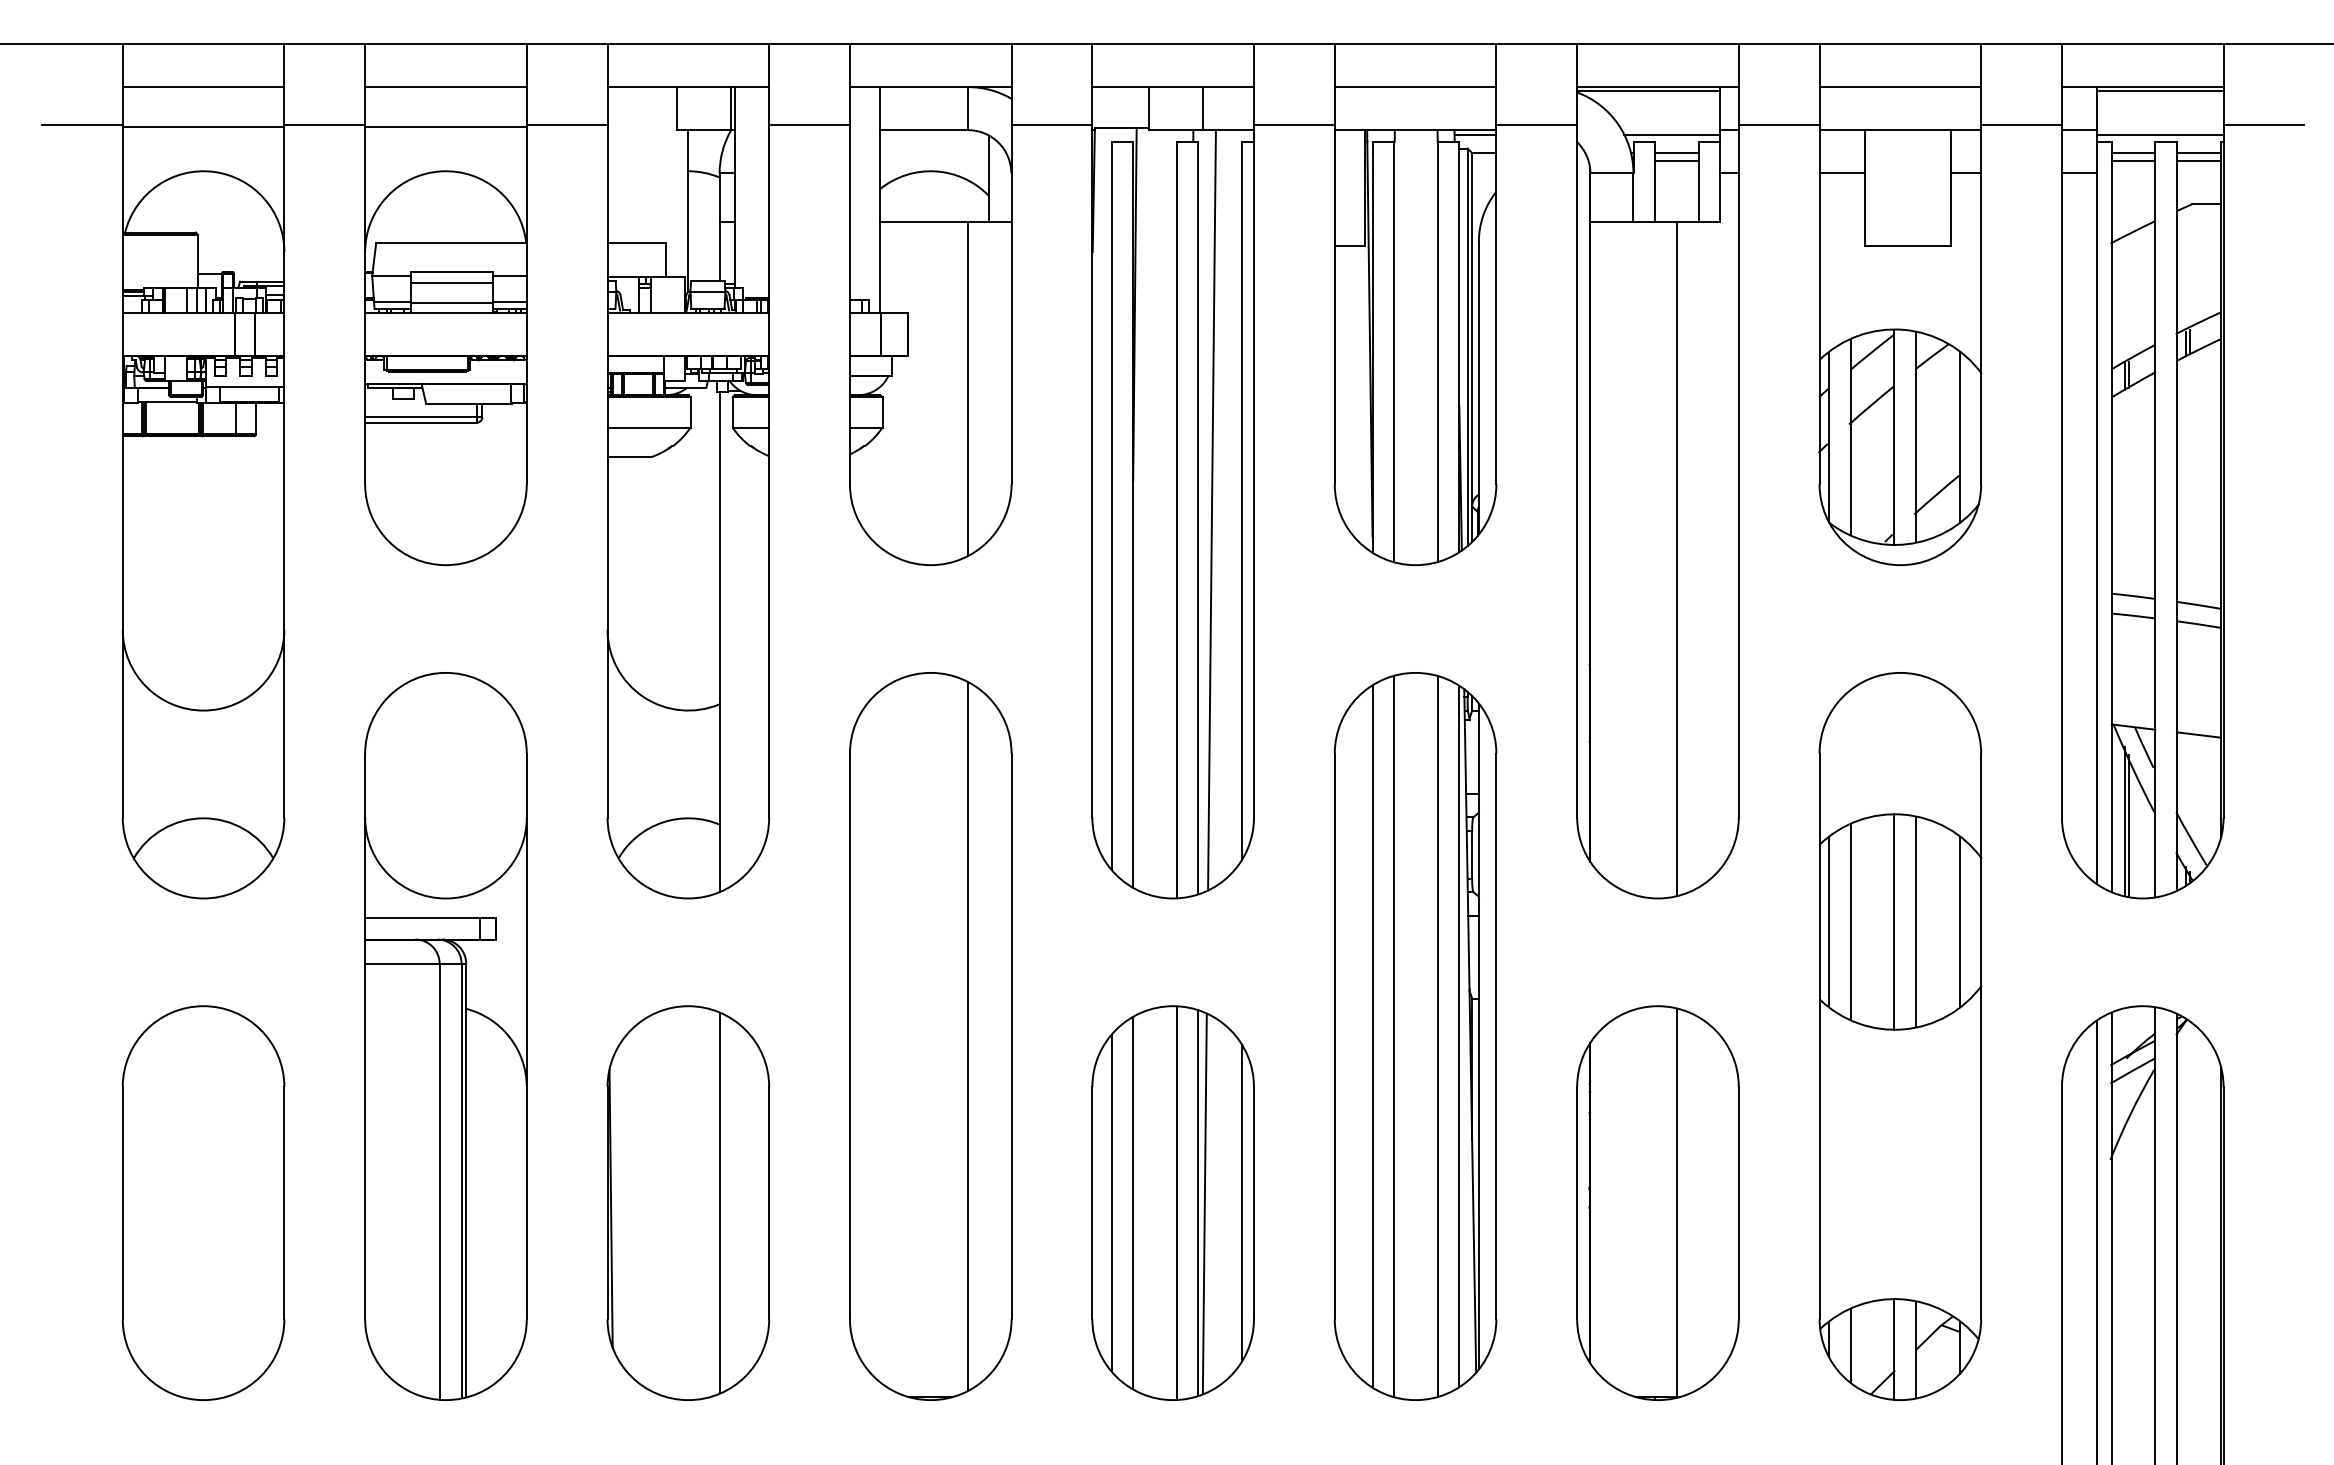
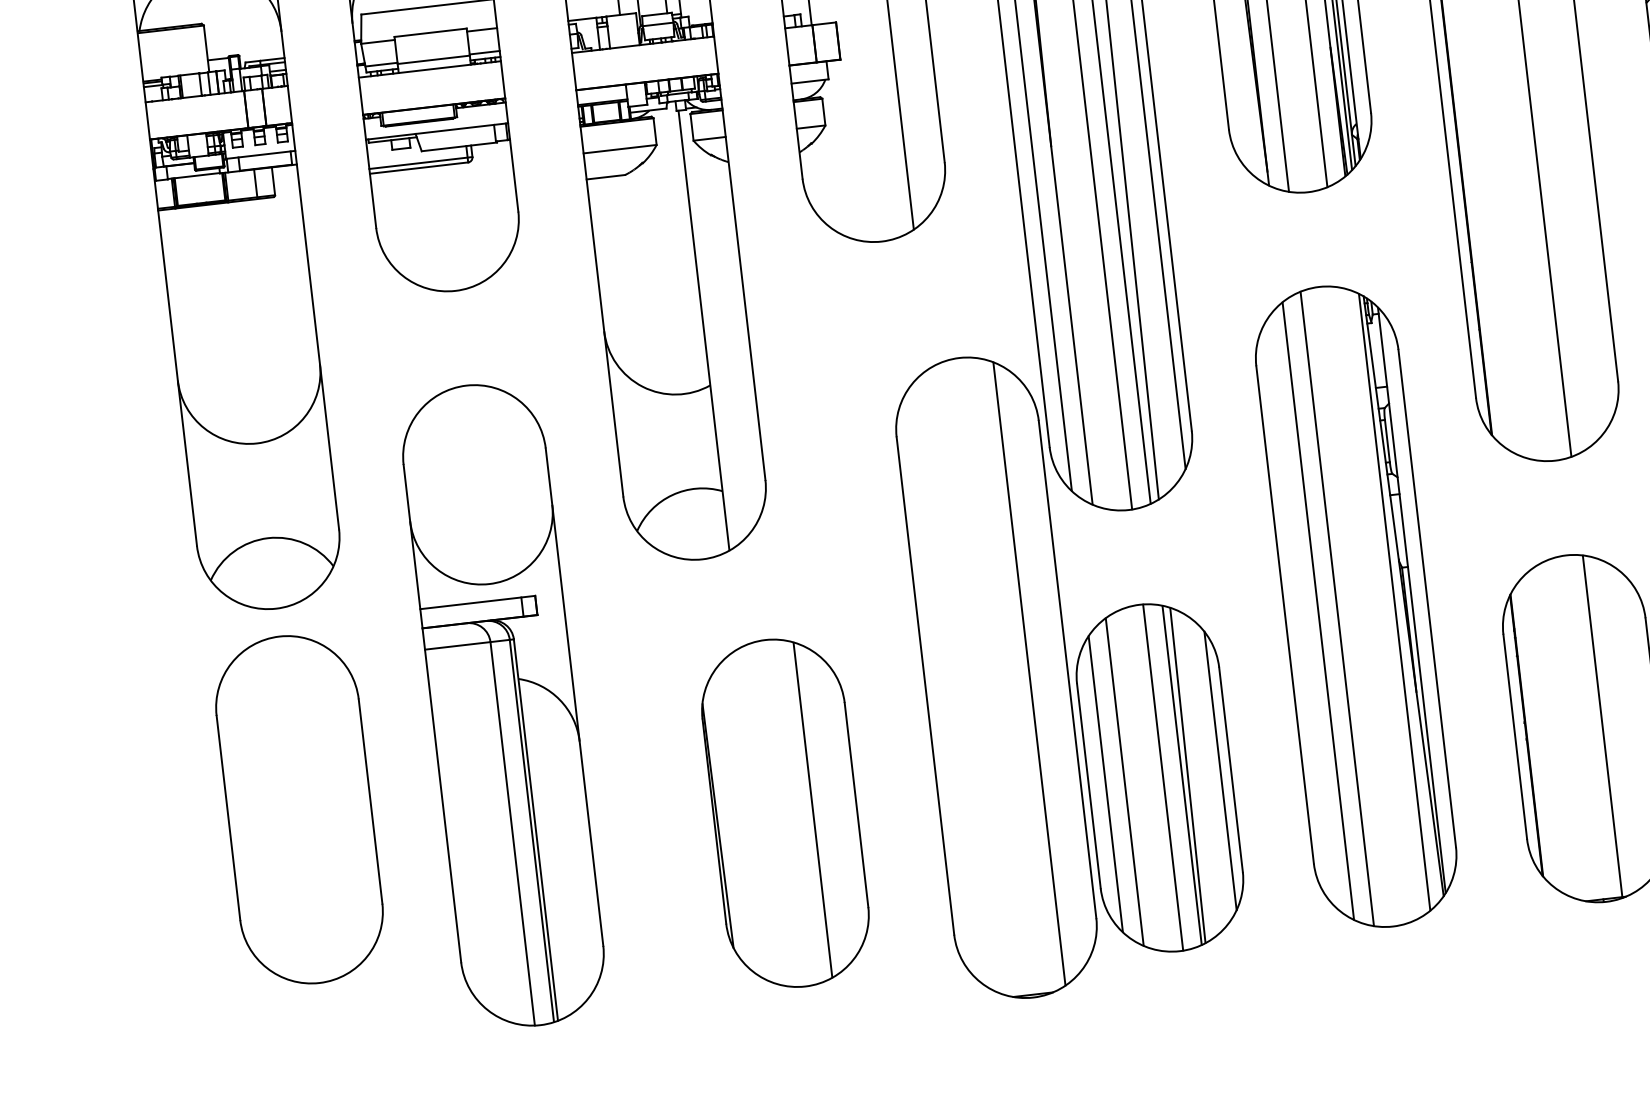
line: (451, 282) -> (431, 41), removed
part: (930, 1036) -> (996, 677), moved
line: (1437, 1036) -> (1375, 604), removed
part: (203, 1202) -> (299, 809), moved
part: (688, 1202) -> (785, 812), moved

